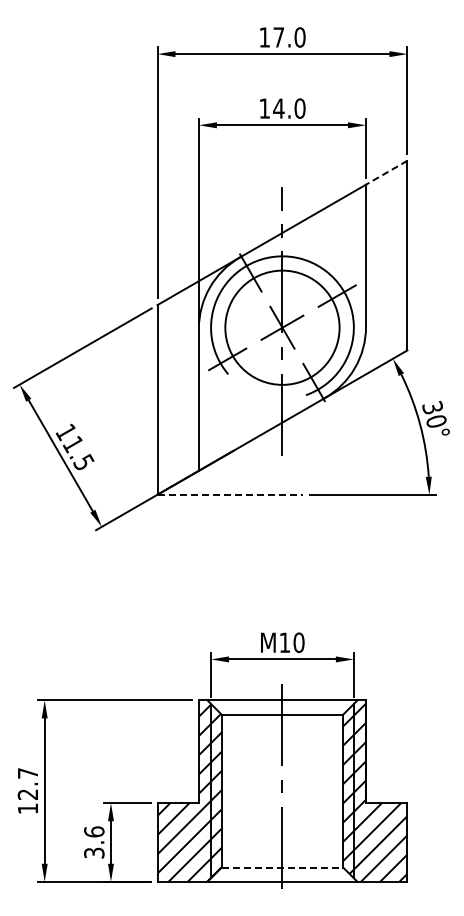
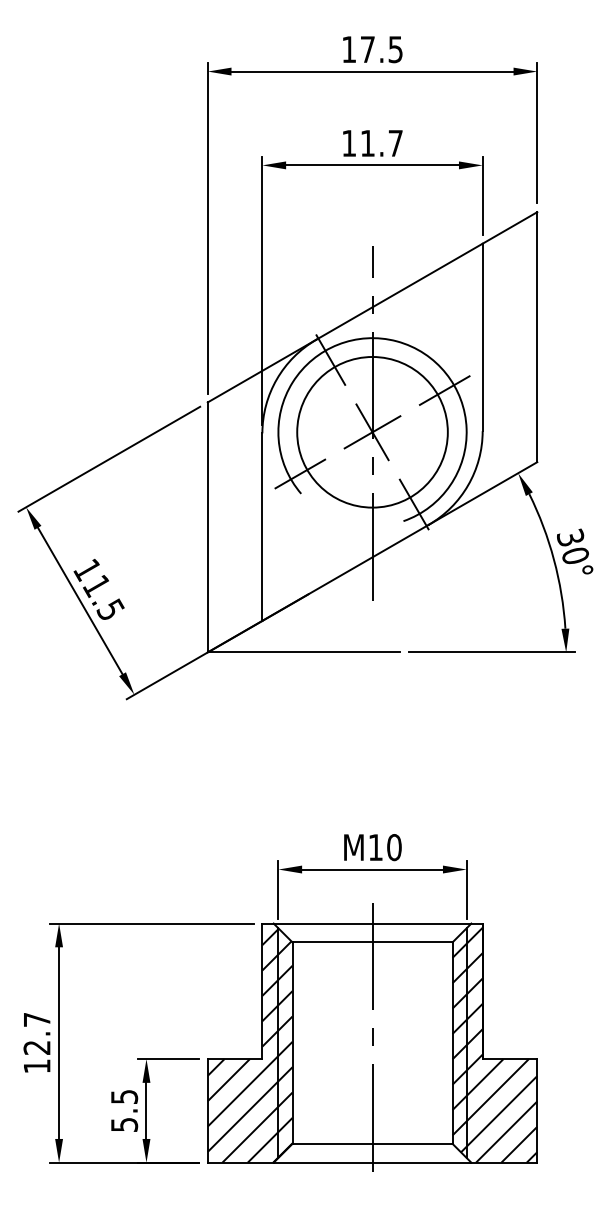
text: (299, 37) -> (394, 49), 17.0 -> 17.5
text: (289, 108) -> (381, 143), 14.0 -> 11.7
line: (386, 172) -> (509, 227), dashed -> solid
line: (230, 494) -> (304, 652), dashed -> solid
text: (94, 841) -> (124, 1109), 3.6 -> 5.5
line: (282, 867) -> (372, 1143), dashed -> solid

